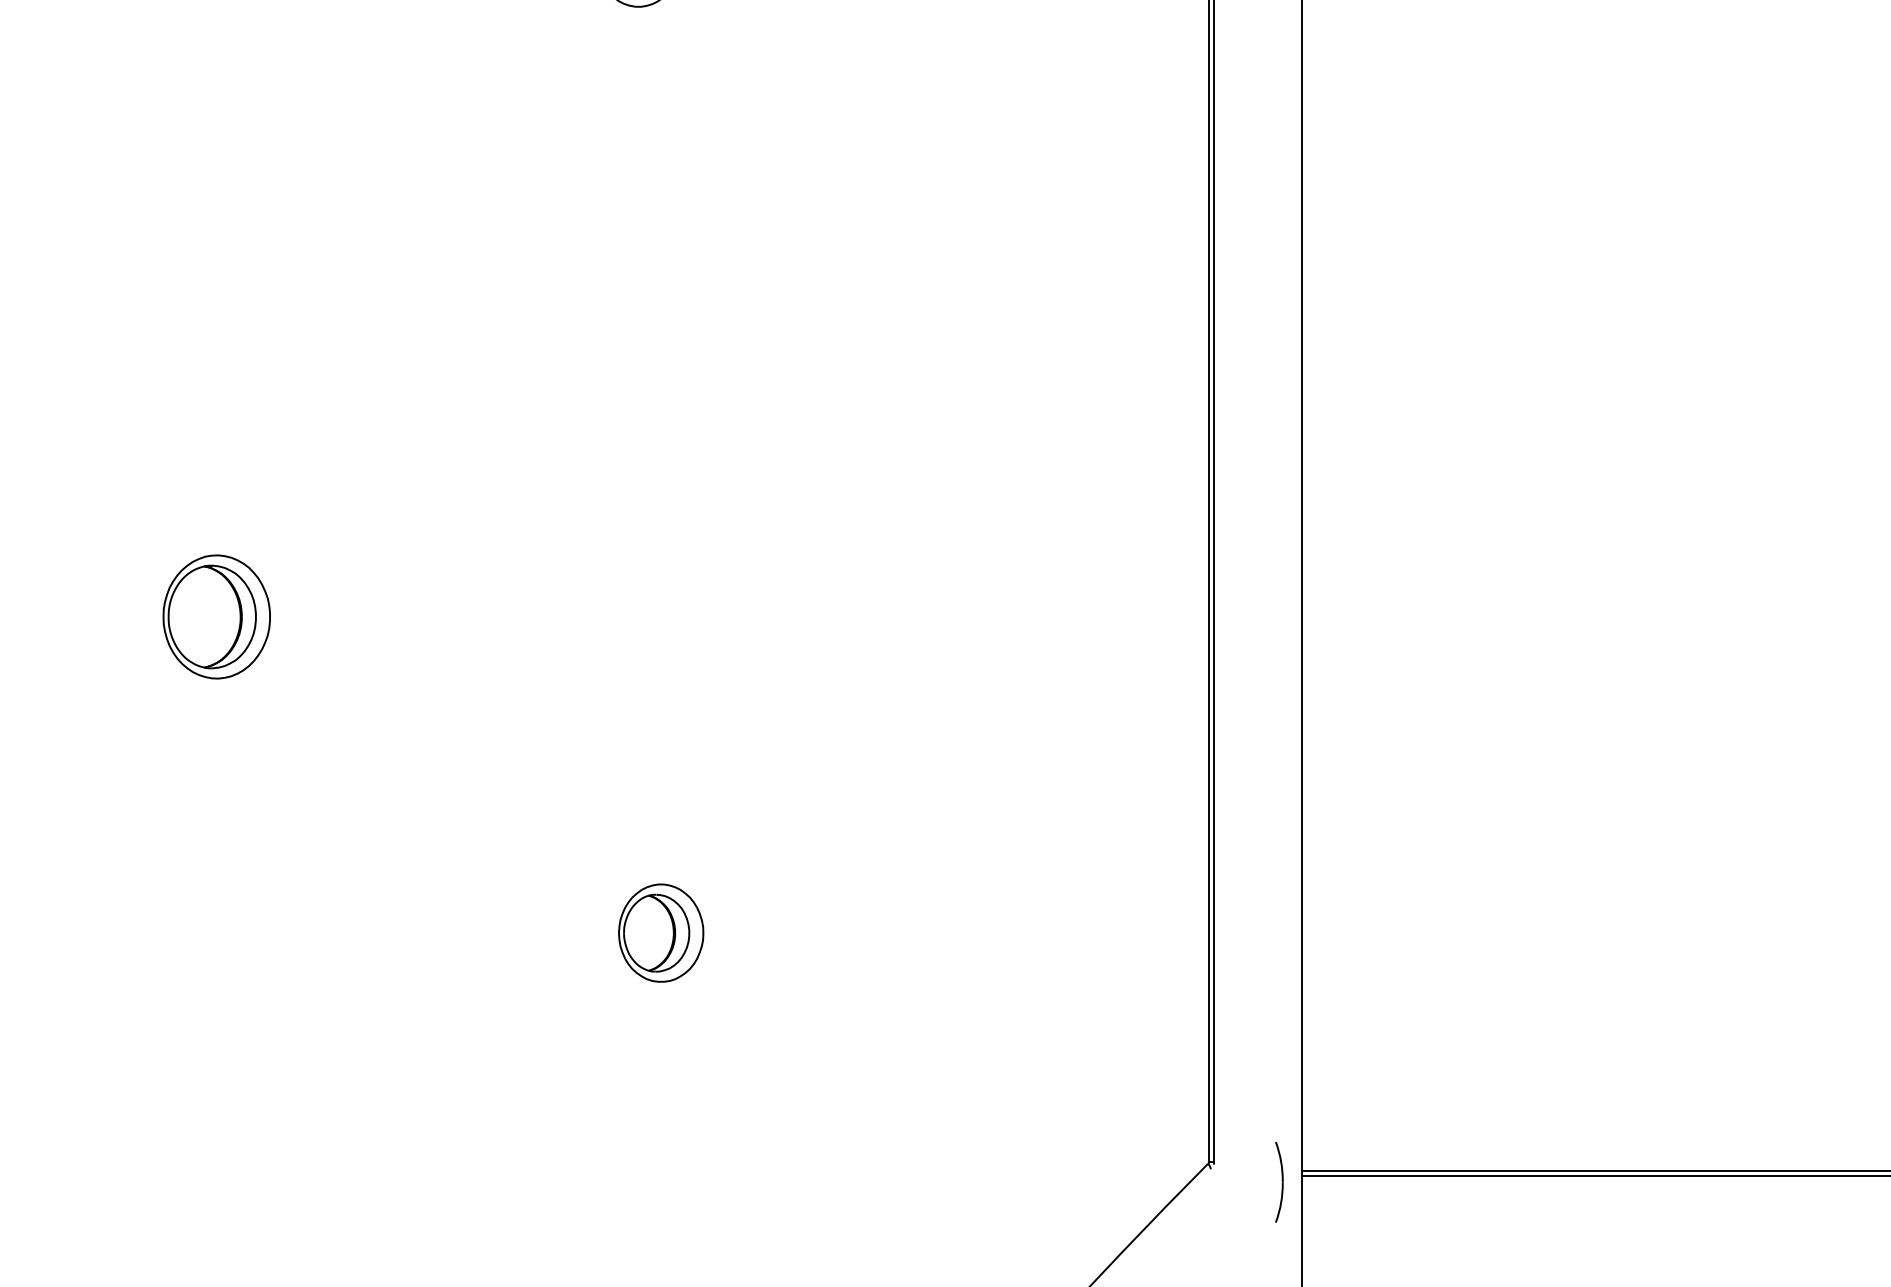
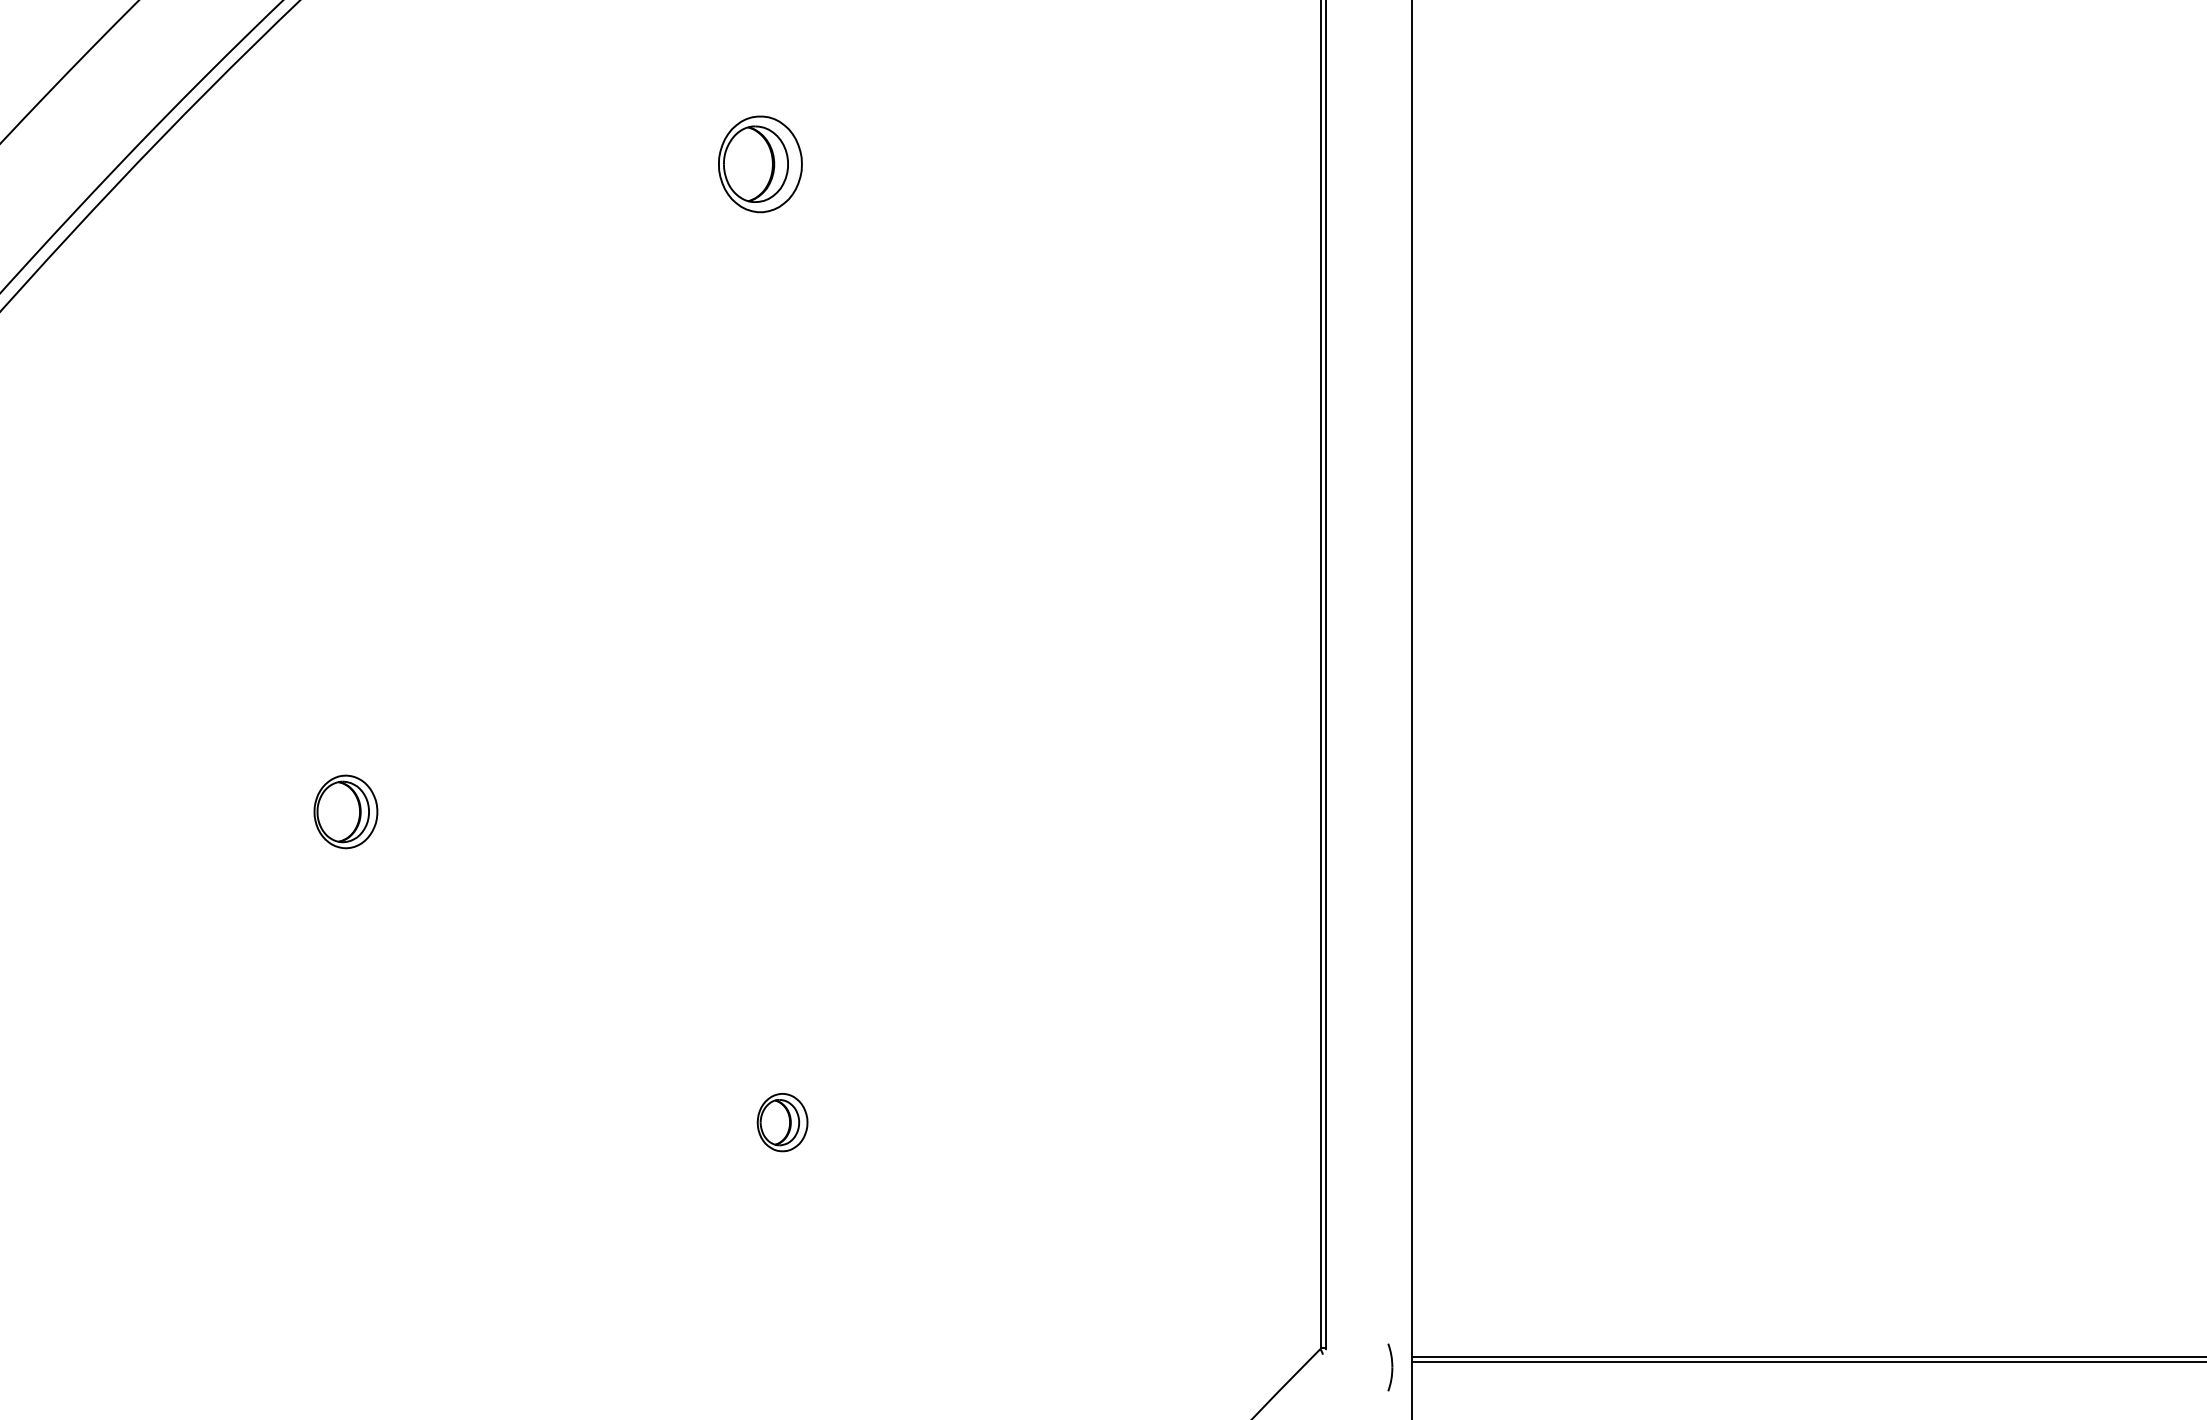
part: (216, 616) -> (345, 811), size x0.6
part: (661, 933) -> (782, 1122), size x0.6
part: (1279, 1182) -> (1390, 1367), size x0.6

